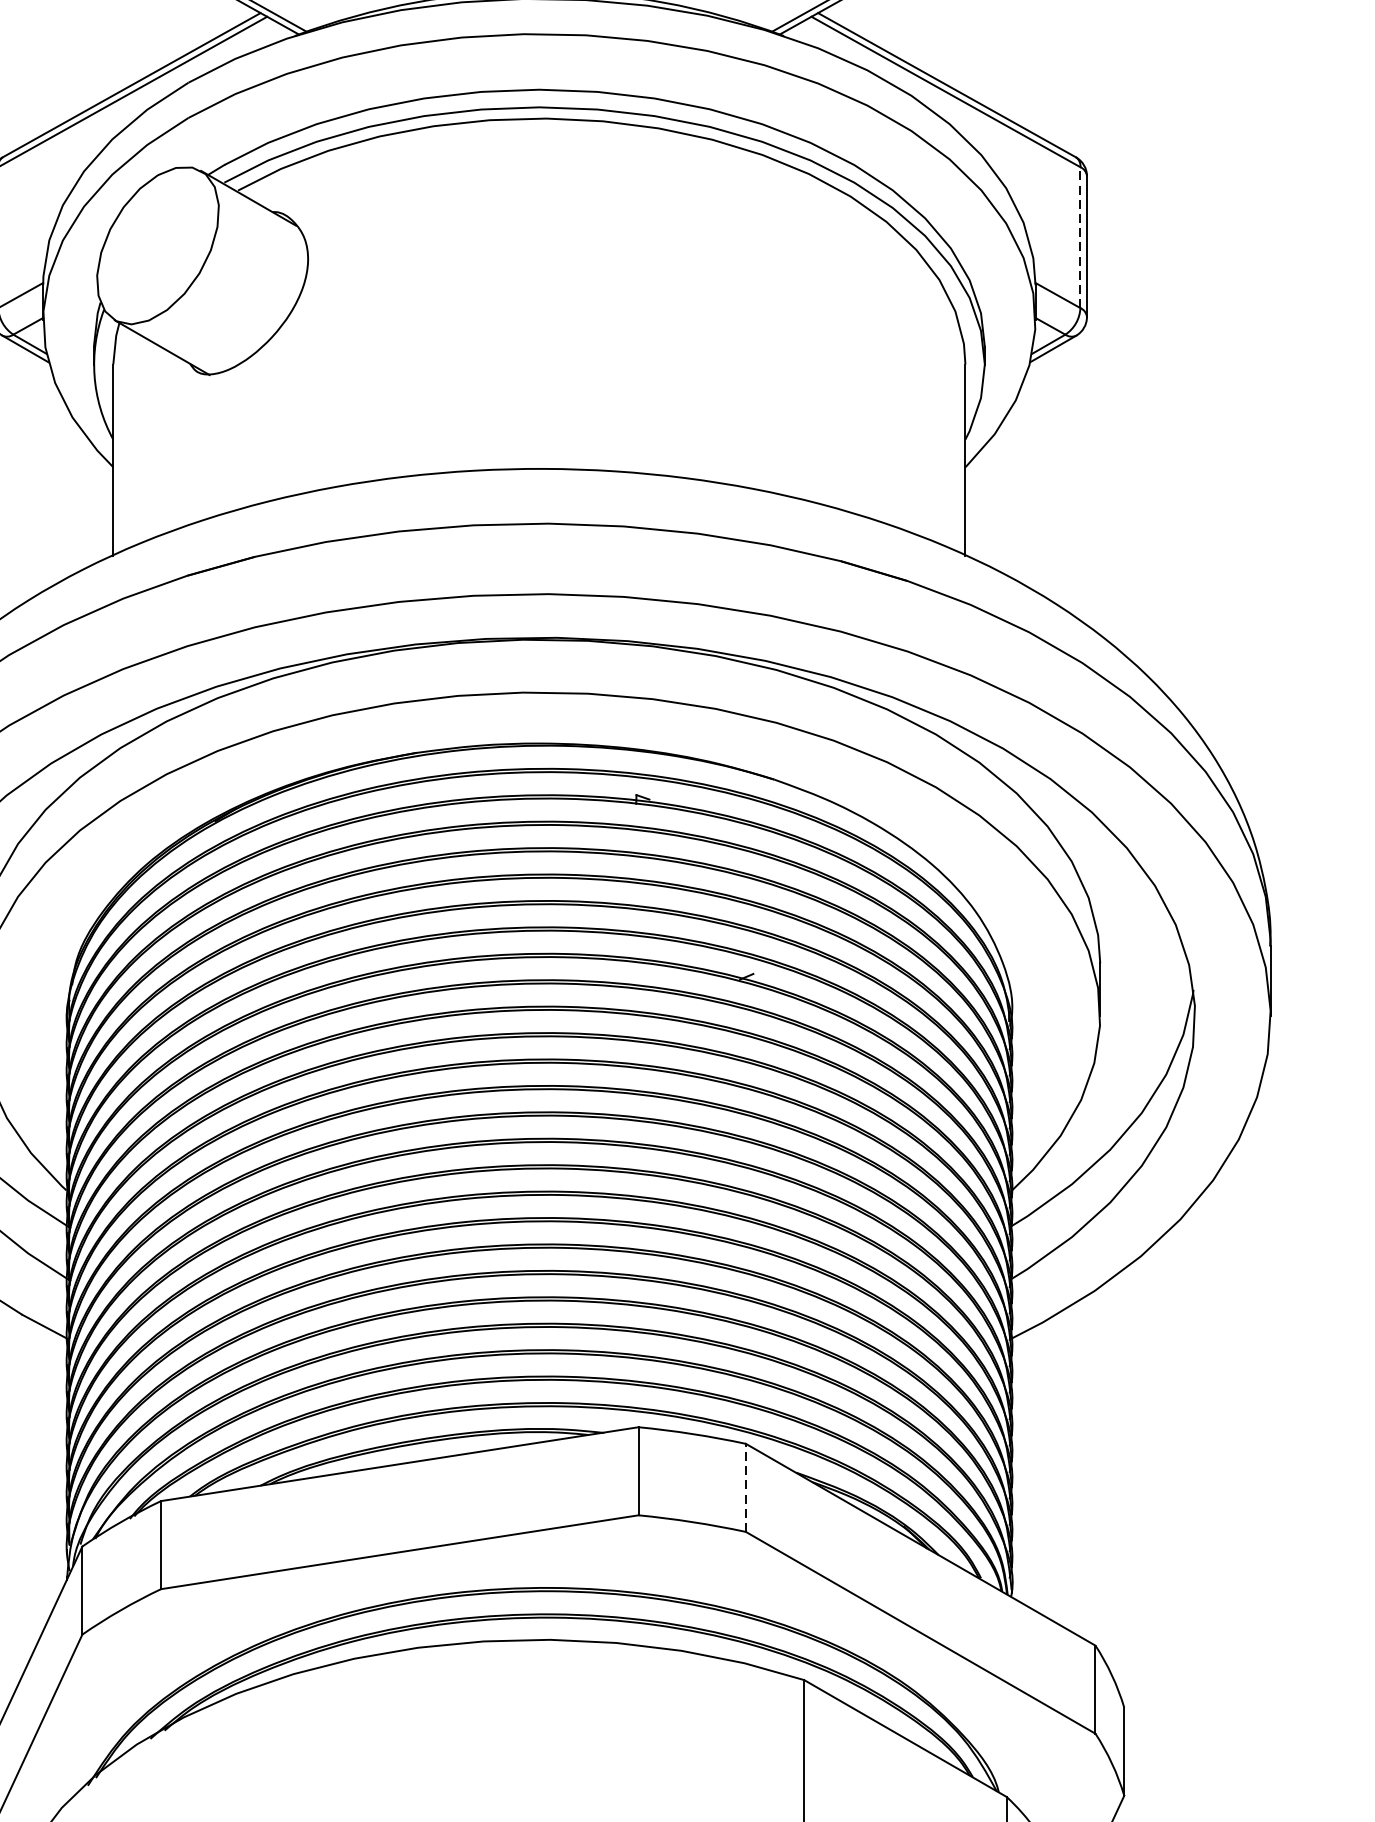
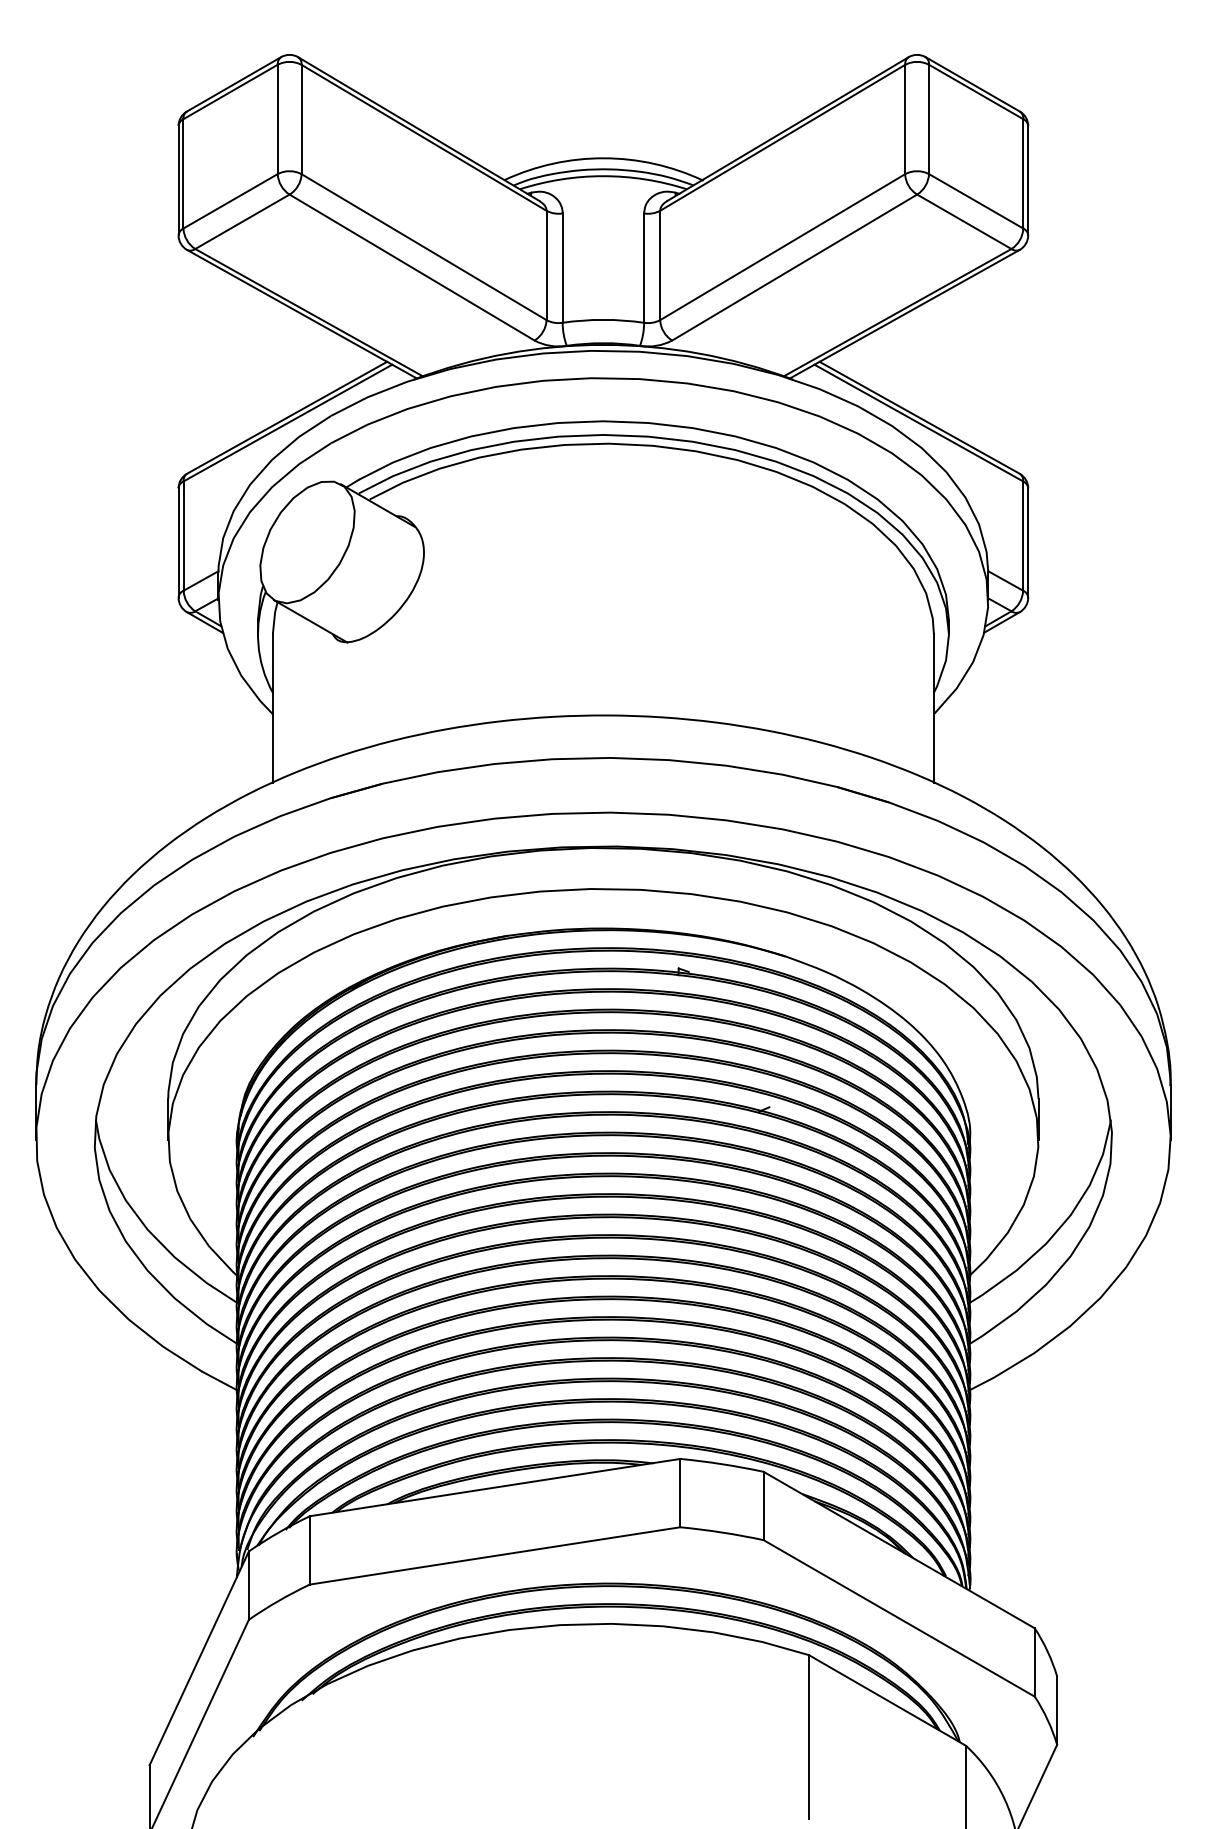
line: (1080, 238) -> (1023, 536), dashed -> solid
line: (745, 1487) -> (763, 1505), dashed -> solid

